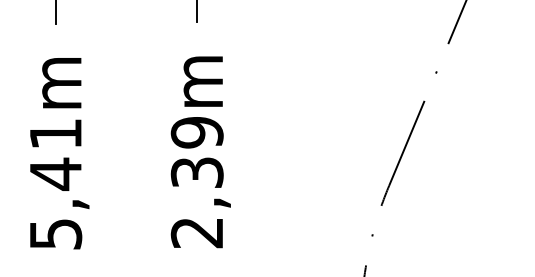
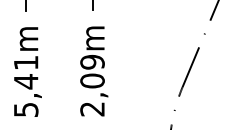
text: (197, 171) -> (92, 80), 2,39m -> 2,09m

